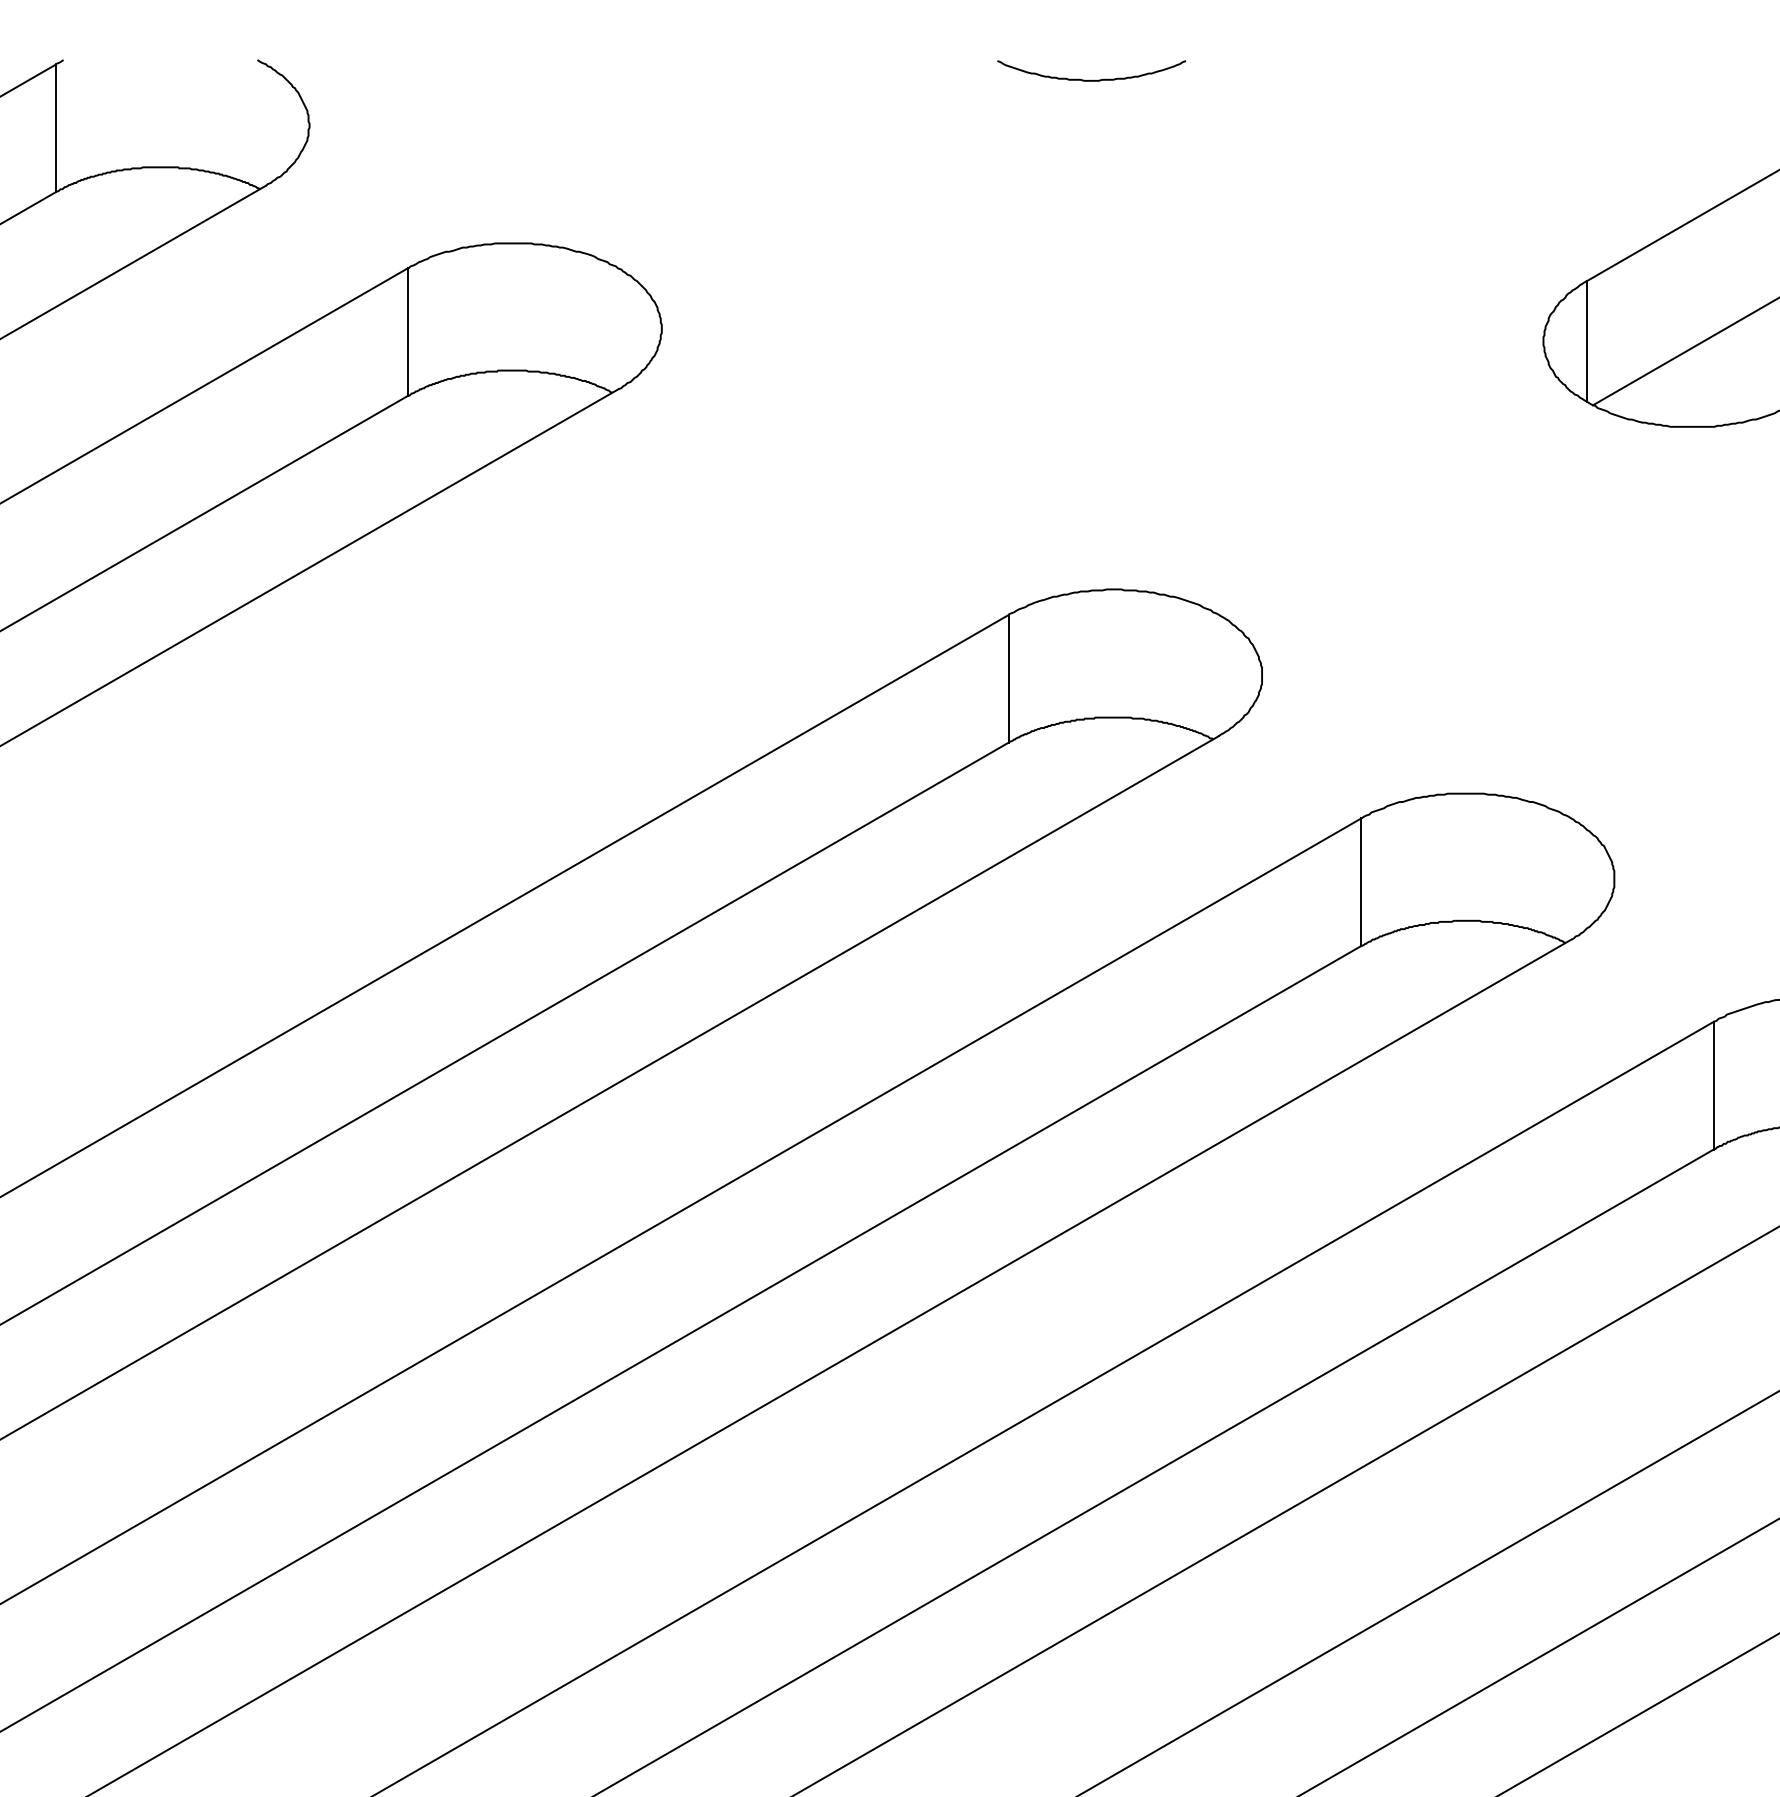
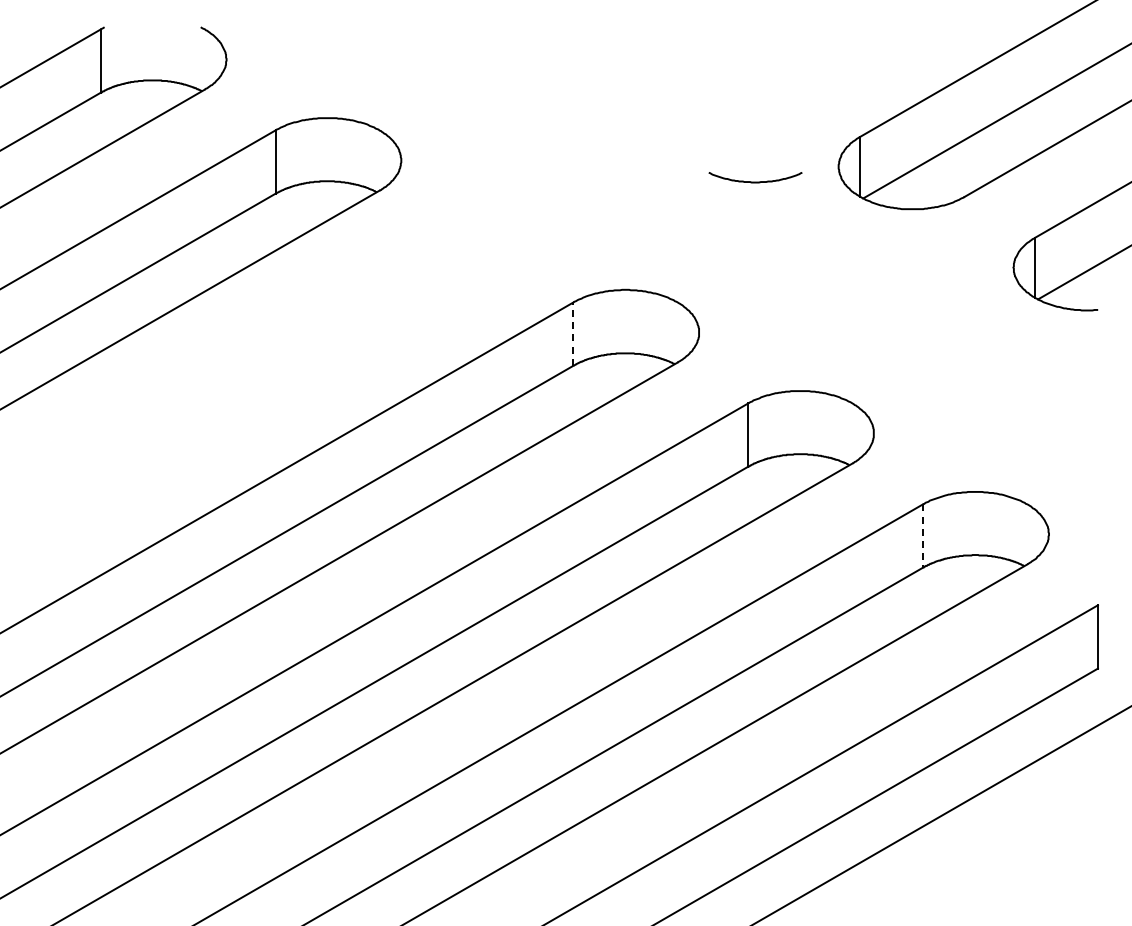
curve: (1091, 78) -> (755, 181), moved
line: (1008, 679) -> (573, 334), solid -> dashed
line: (1714, 1086) -> (923, 536), solid -> dashed

